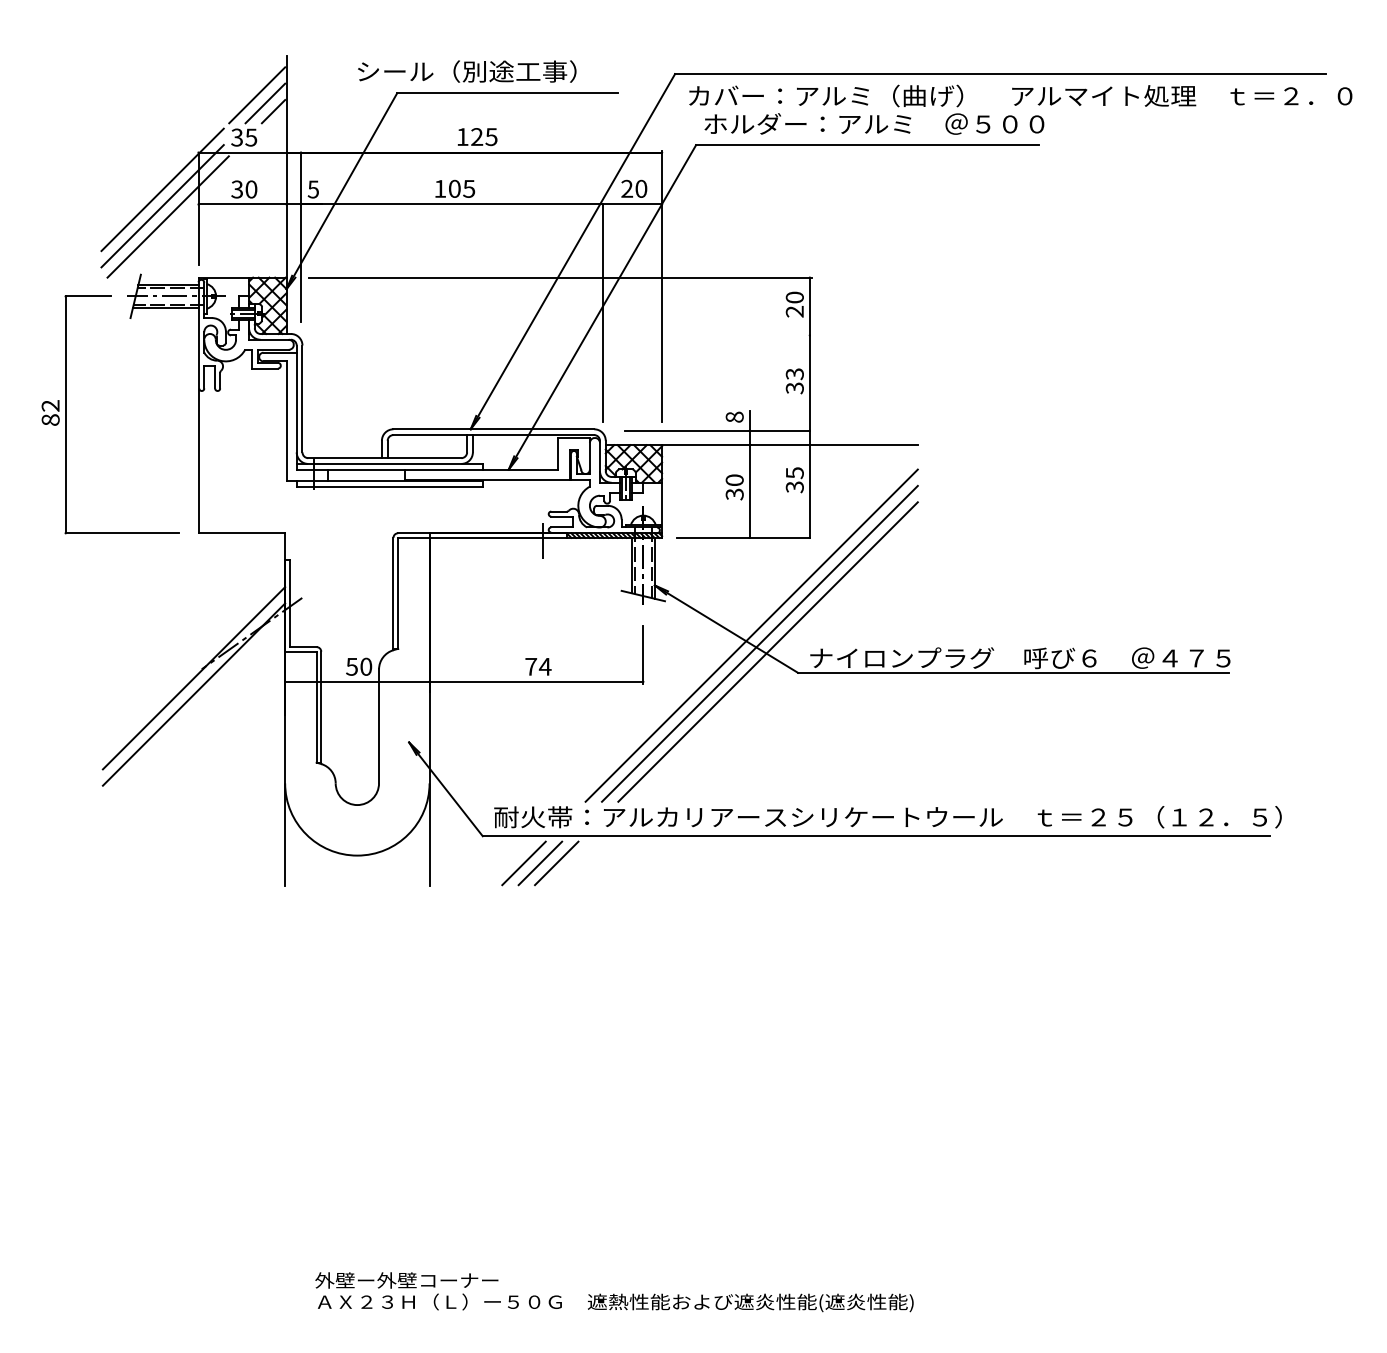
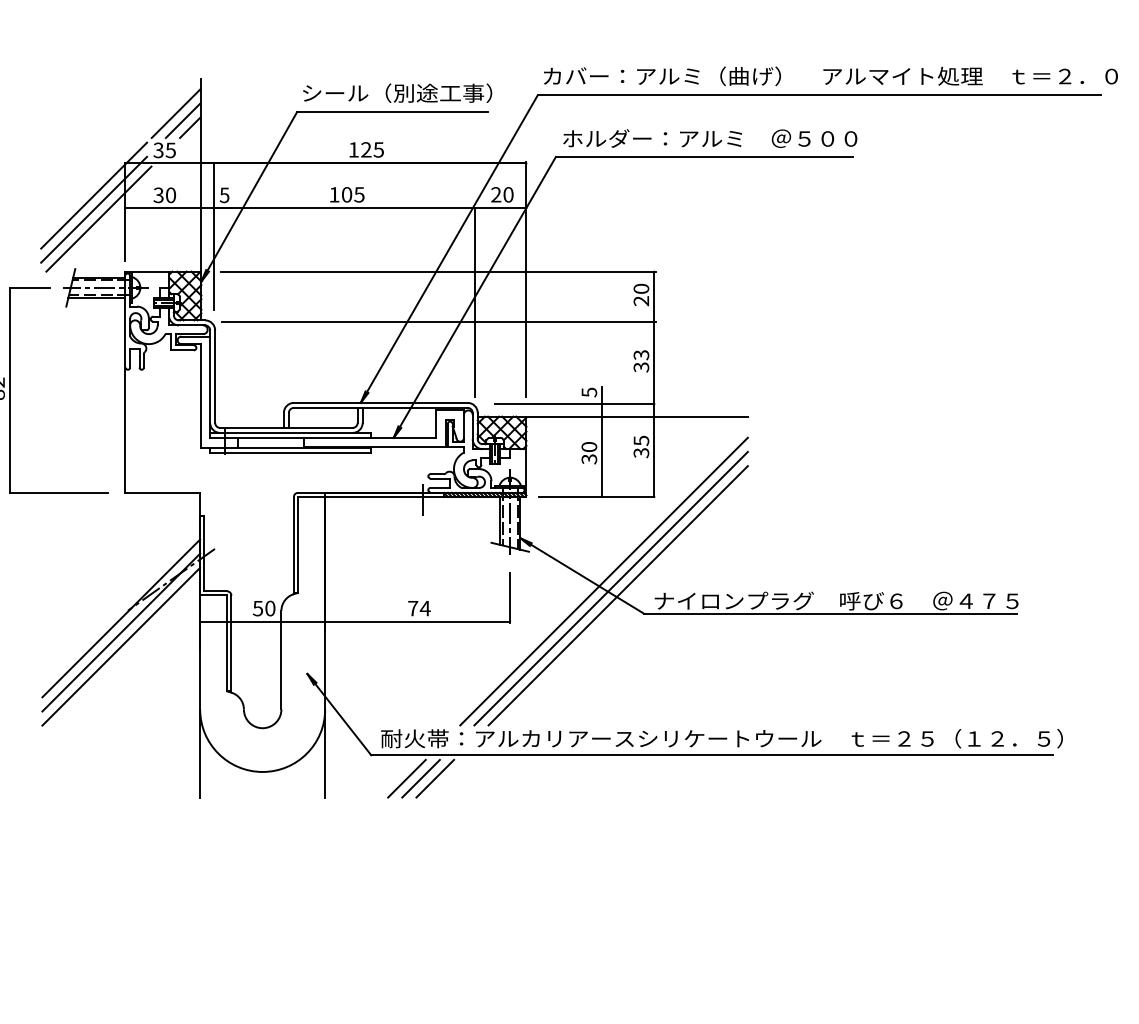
text: (467, 71) -> (397, 93), moved
text: (1020, 95) -> (830, 75), moved
line: (560, 335) -> (438, 321), added
text: (734, 416) -> (589, 391), 8 -> 5
line: (193, 710) -> (120, 646), added

